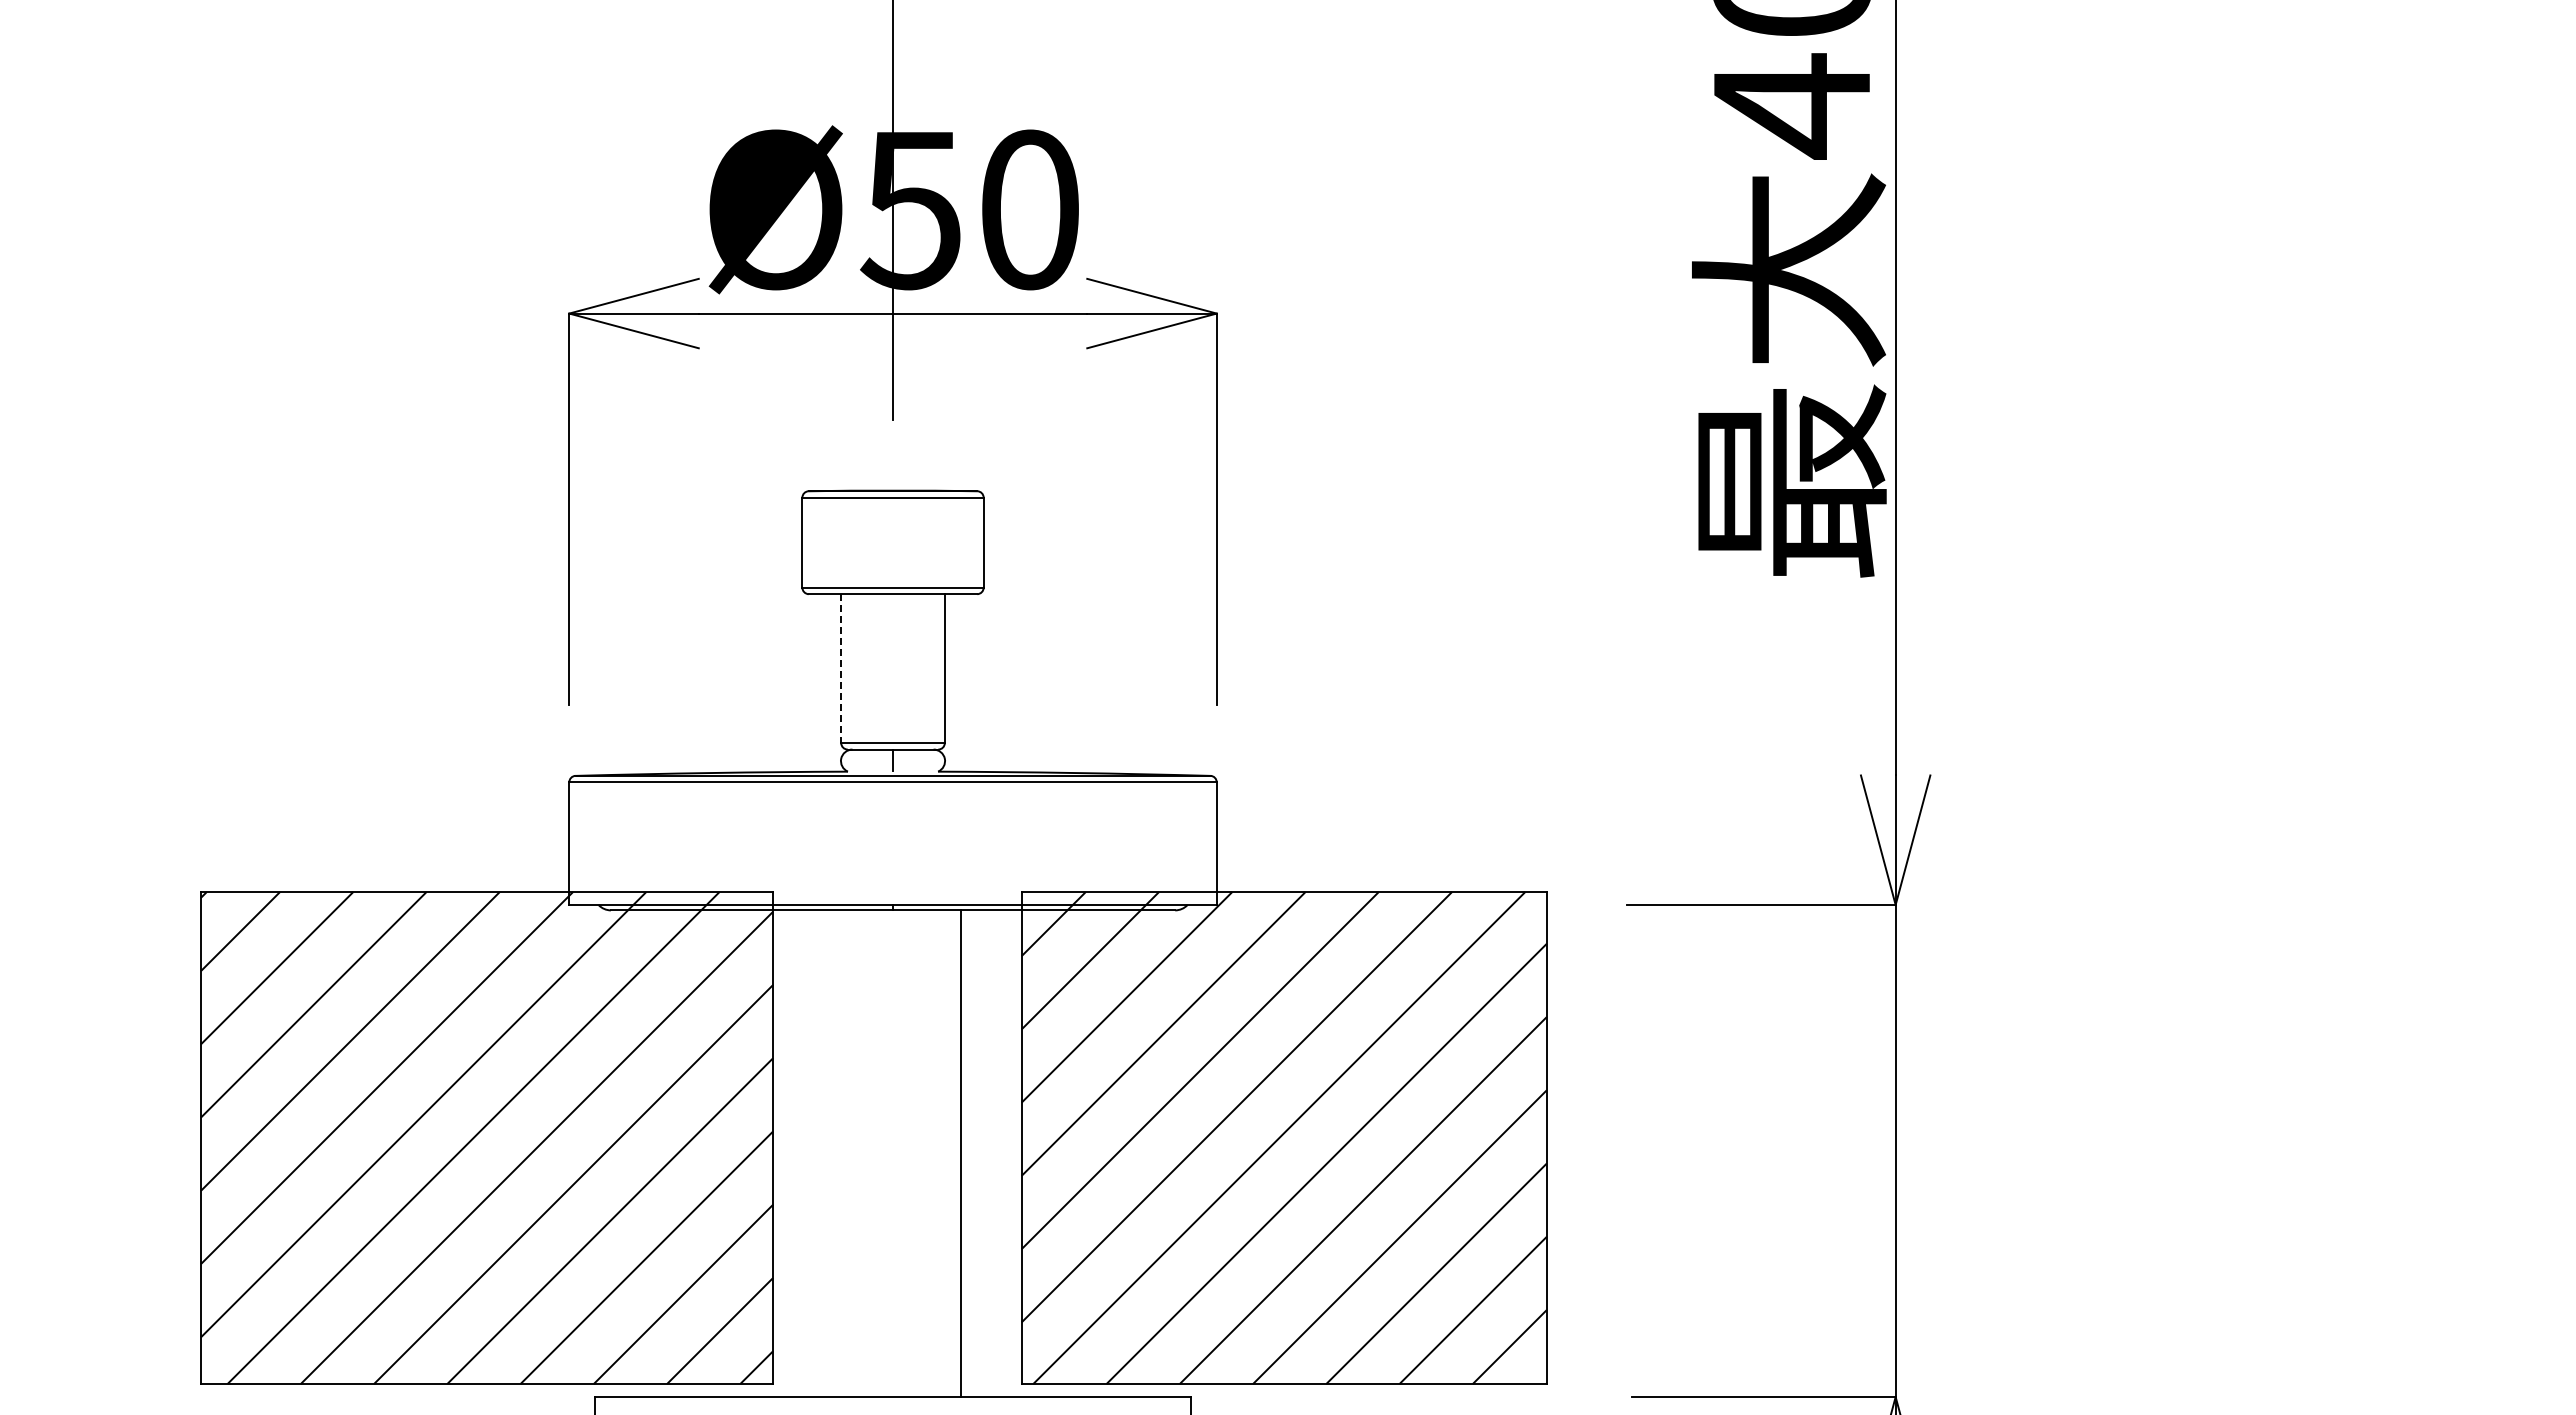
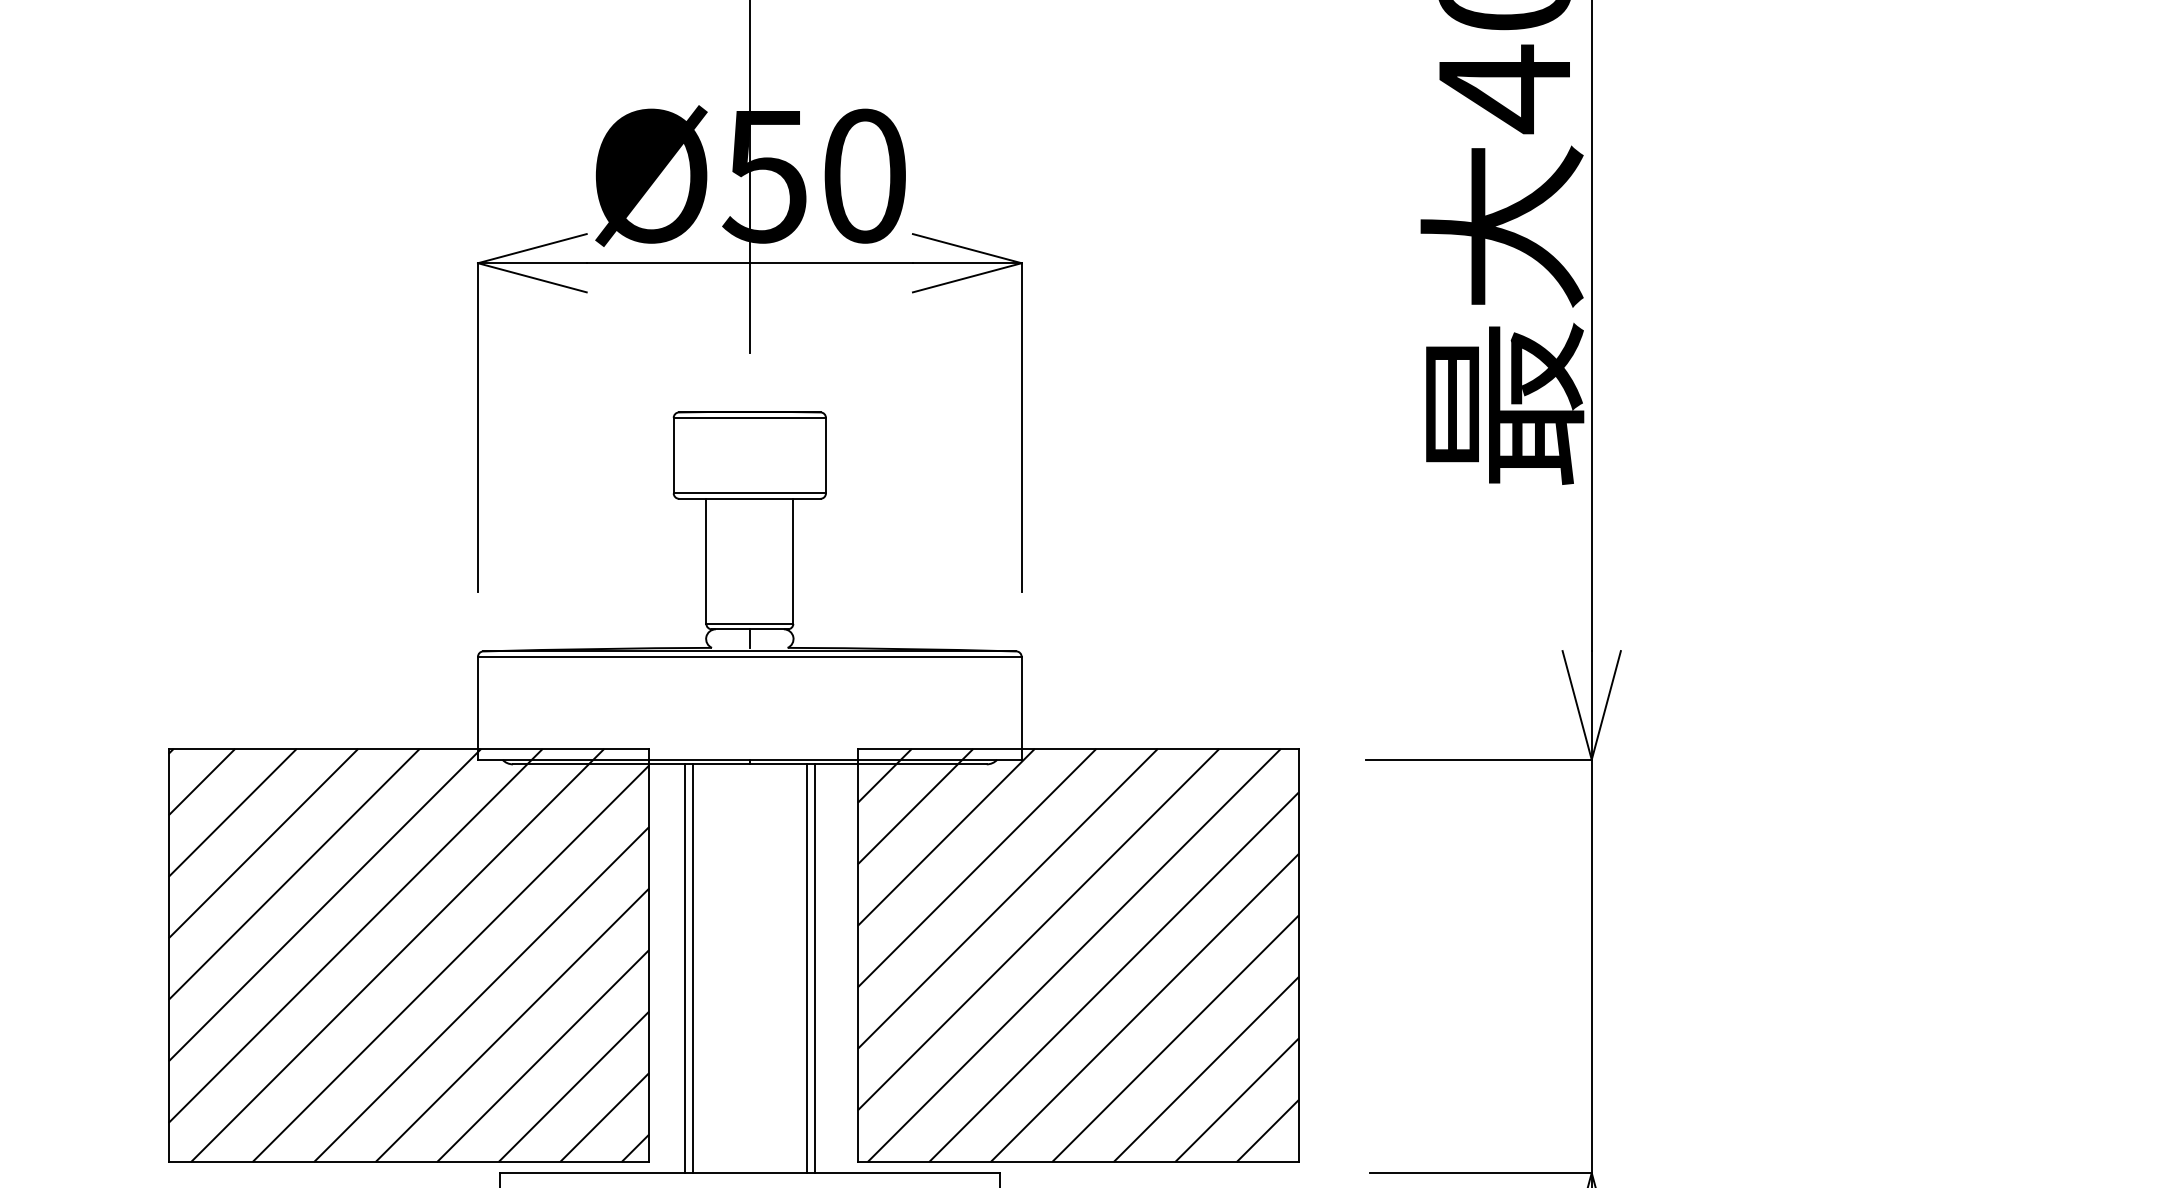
line: (841, 669) -> (706, 562), dashed -> solid
line: (815, 1153) -> (684, 968), added
line: (825, 1153) -> (693, 968), added
line: (970, 1153) -> (814, 968), added

